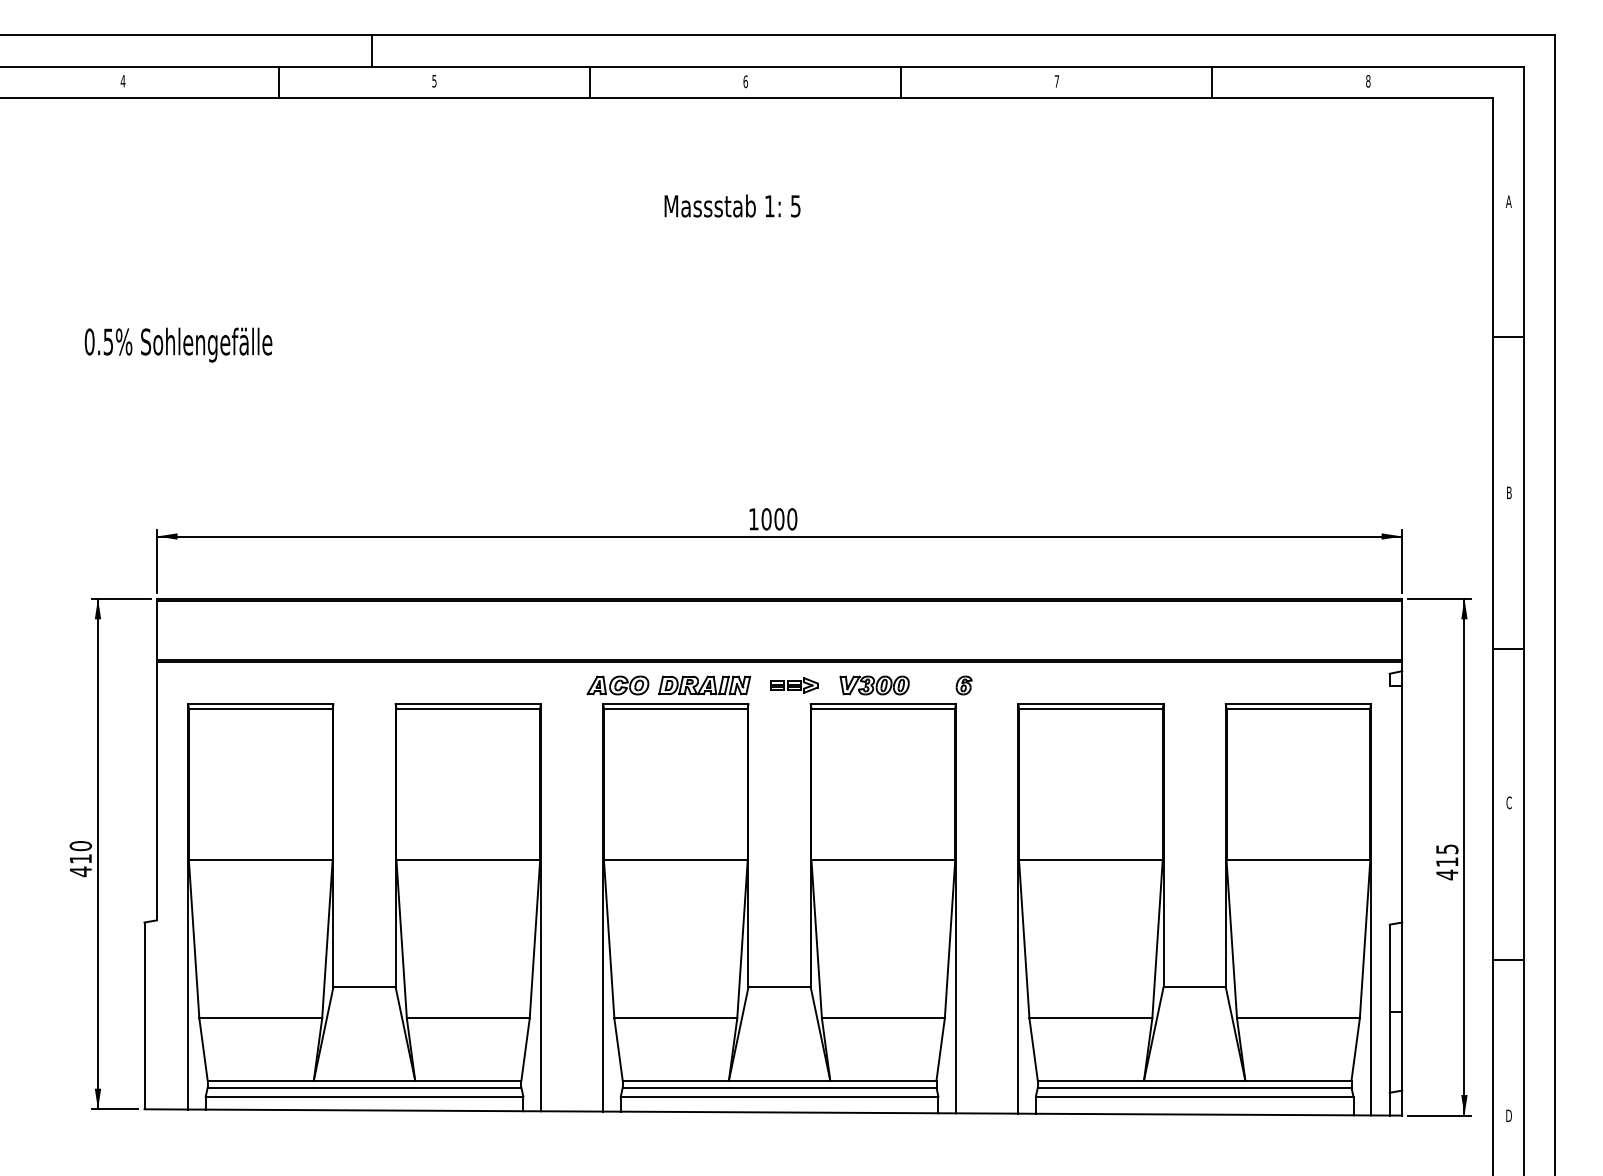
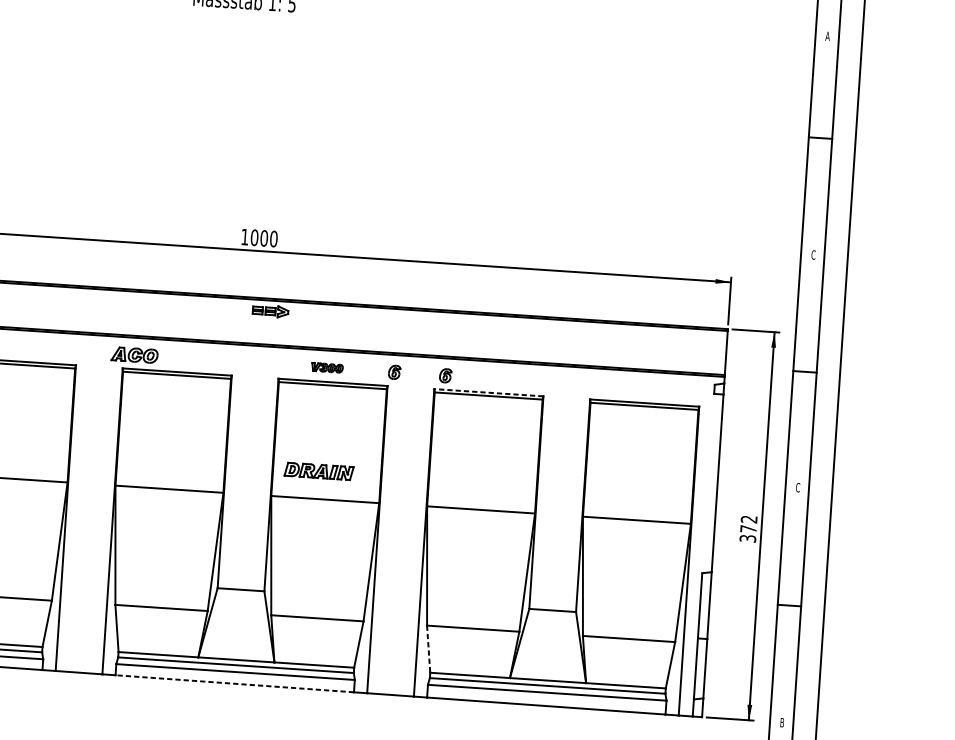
text: (1508, 492) -> (813, 254), B -> C
part: (704, 685) -> (318, 471), moved
part: (794, 685) -> (270, 311), moved
part: (874, 685) -> (327, 367), size x0.6
part: (1031, 685) -> (445, 375), added
line: (1090, 704) -> (488, 392), solid -> dashed
text: (1447, 862) -> (748, 529), 415 -> 372
line: (1033, 1050) -> (428, 649), solid -> dashed
line: (779, 1112) -> (234, 683), solid -> dashed
text: (1508, 1115) -> (781, 722), D -> B

